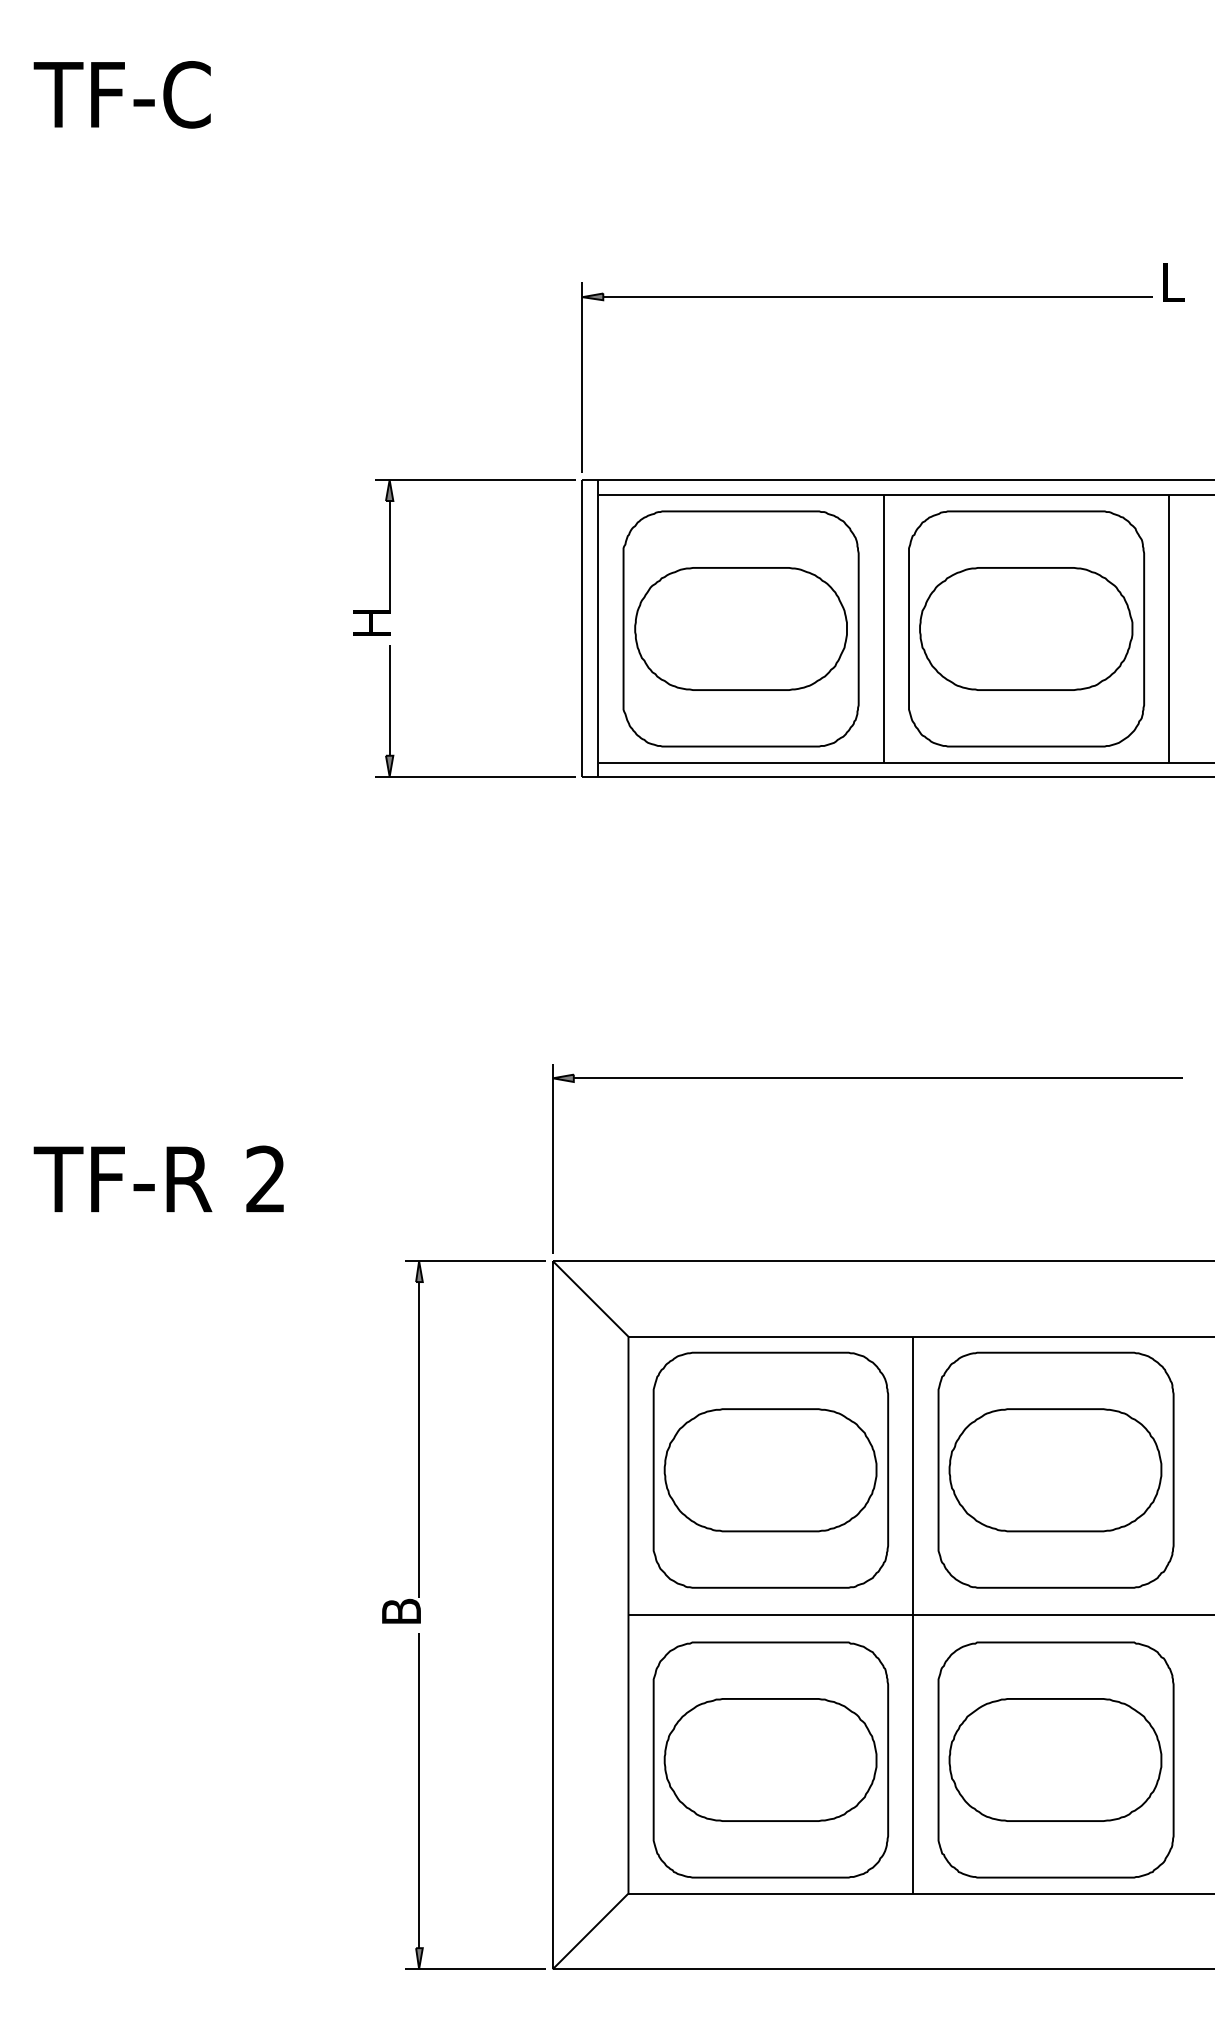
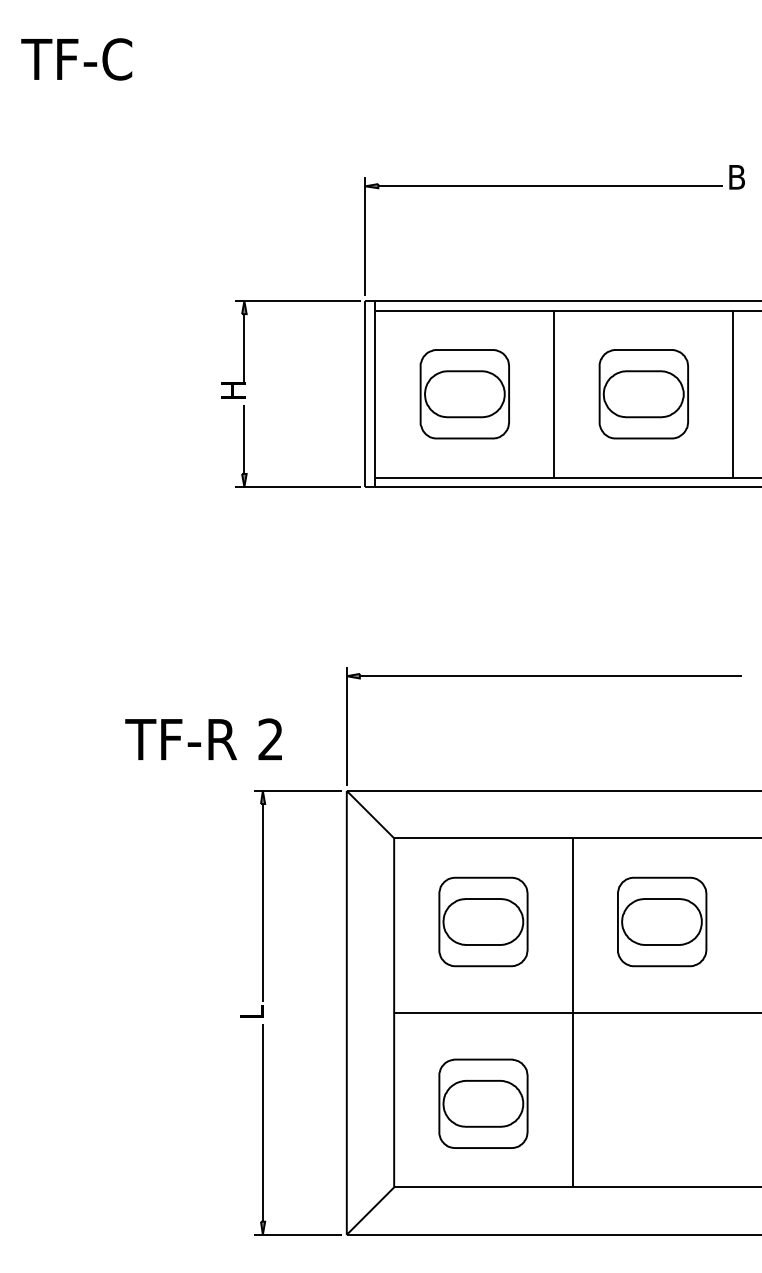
text: (1174, 283) -> (736, 177), L -> B
part: (740, 627) -> (464, 393), size x0.6
part: (1026, 627) -> (643, 393), size x0.6
text: (158, 1177) -> (203, 738), moved
part: (770, 1469) -> (483, 921), size x0.6
part: (1054, 1469) -> (661, 921), size x0.6
text: (400, 1611) -> (251, 1010), B -> L
part: (770, 1759) -> (483, 1103), size x0.6
part: (1054, 1759) -> (661, 1103), removed

